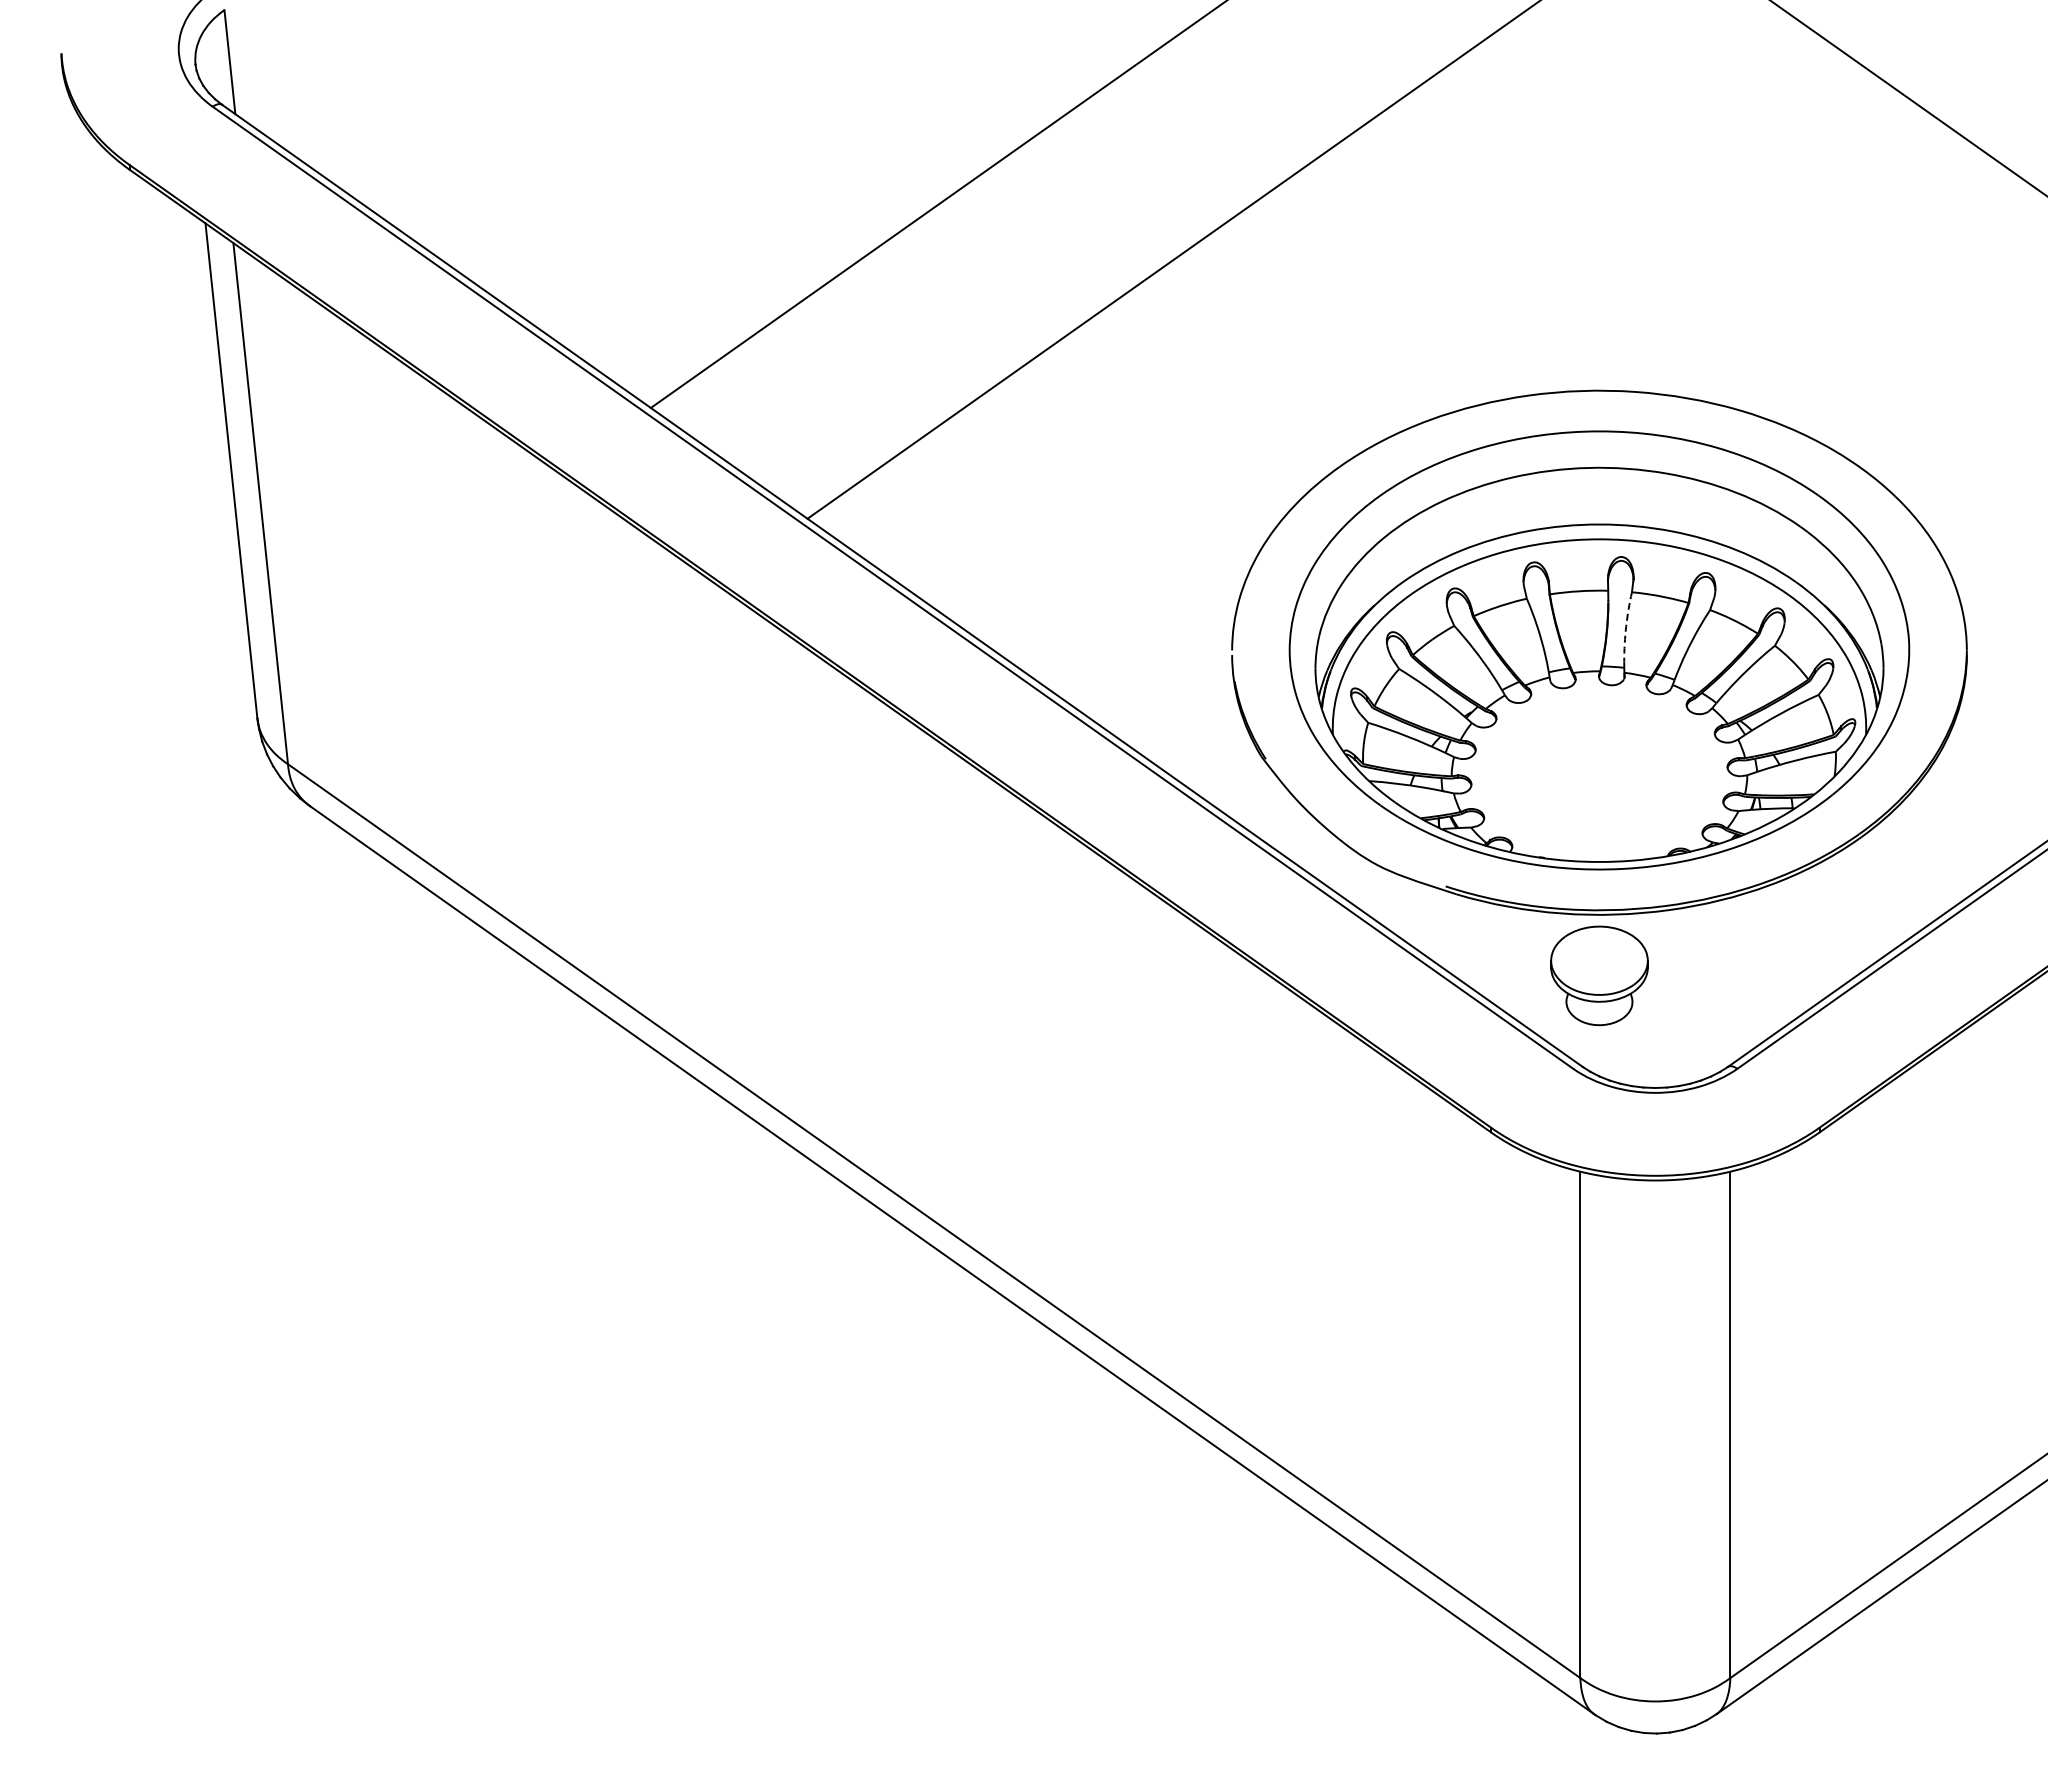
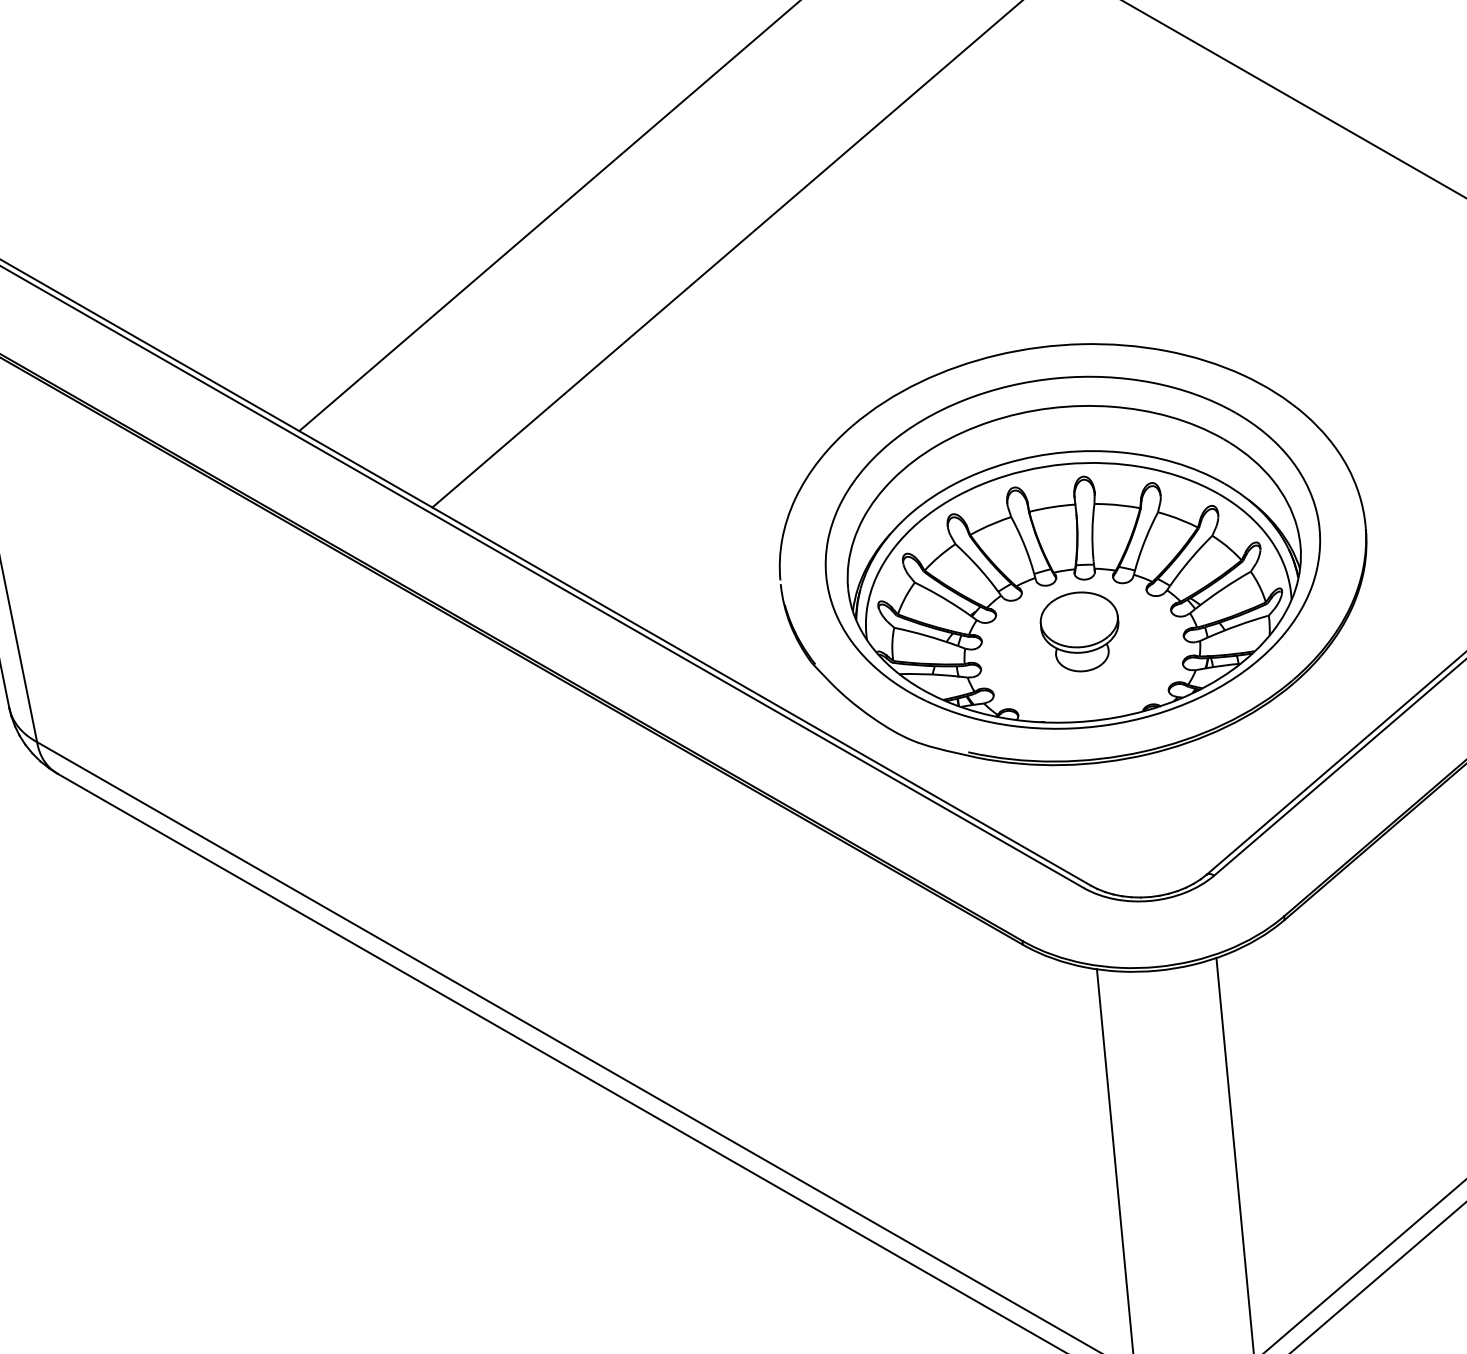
arc: (1626, 626) -> (1092, 531), dashed -> solid
part: (1599, 975) -> (1080, 631), moved

